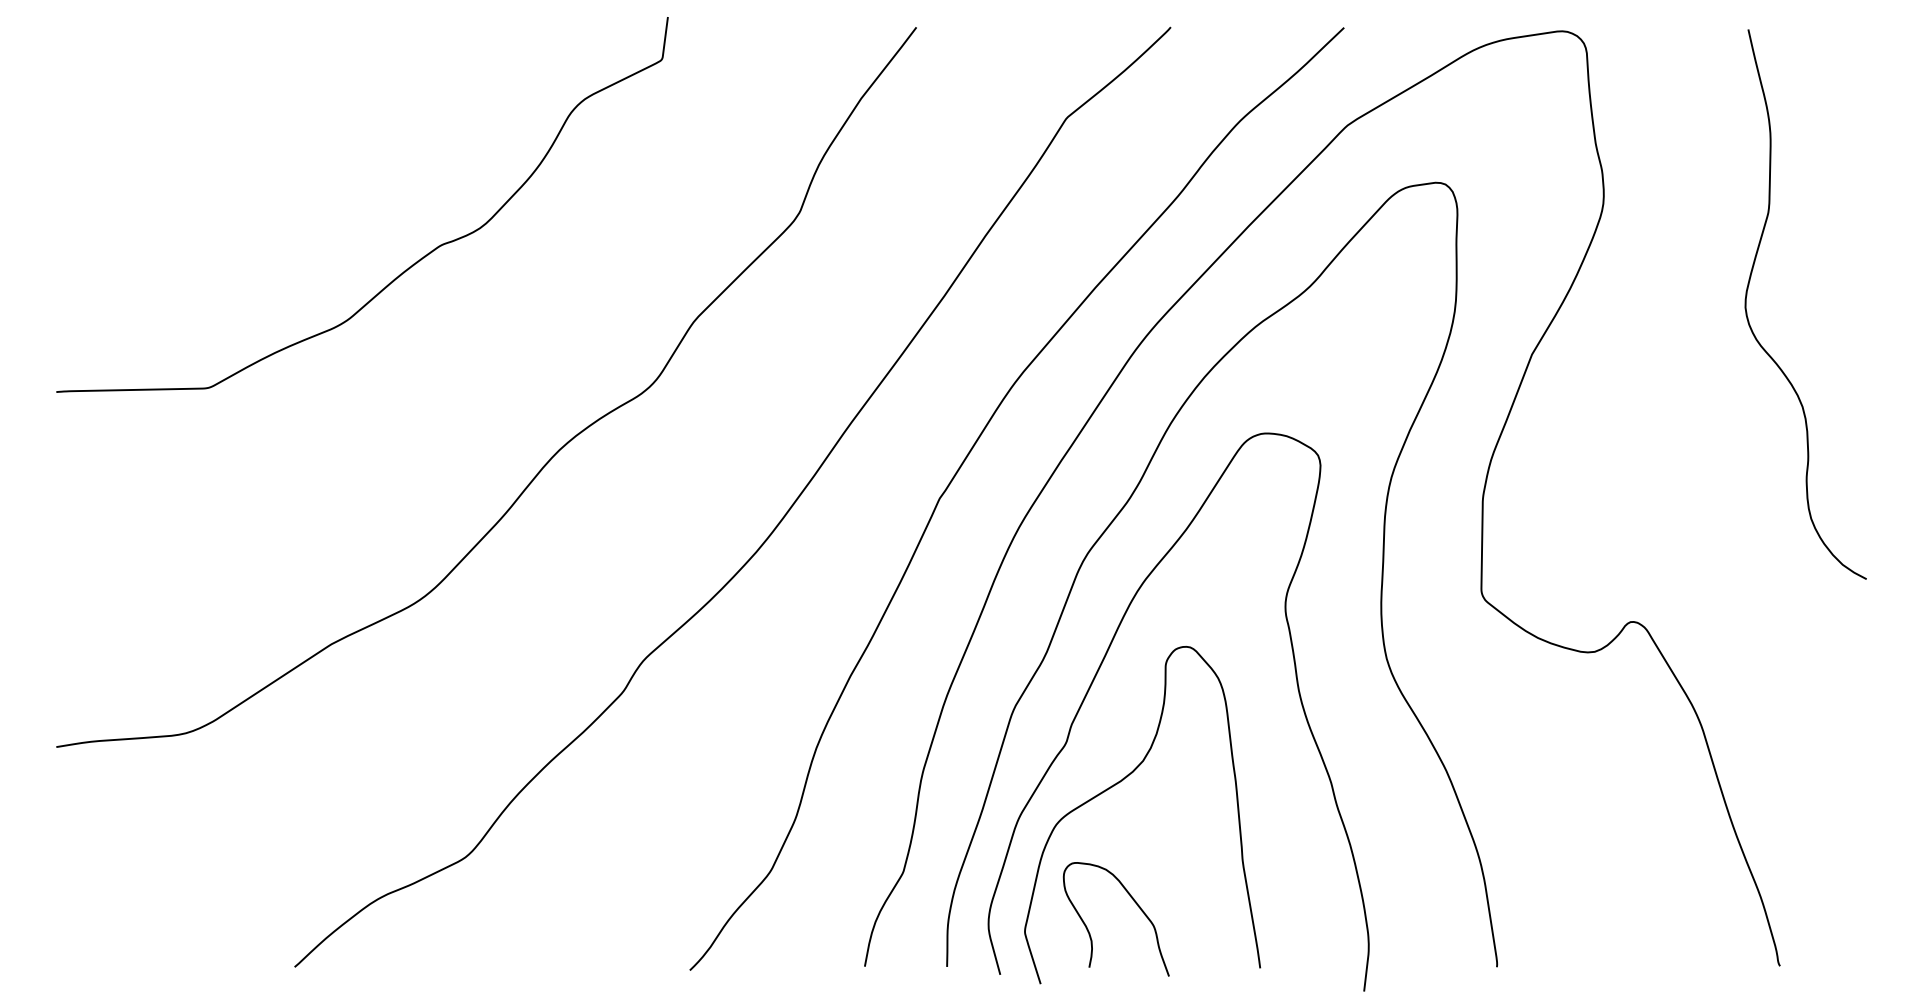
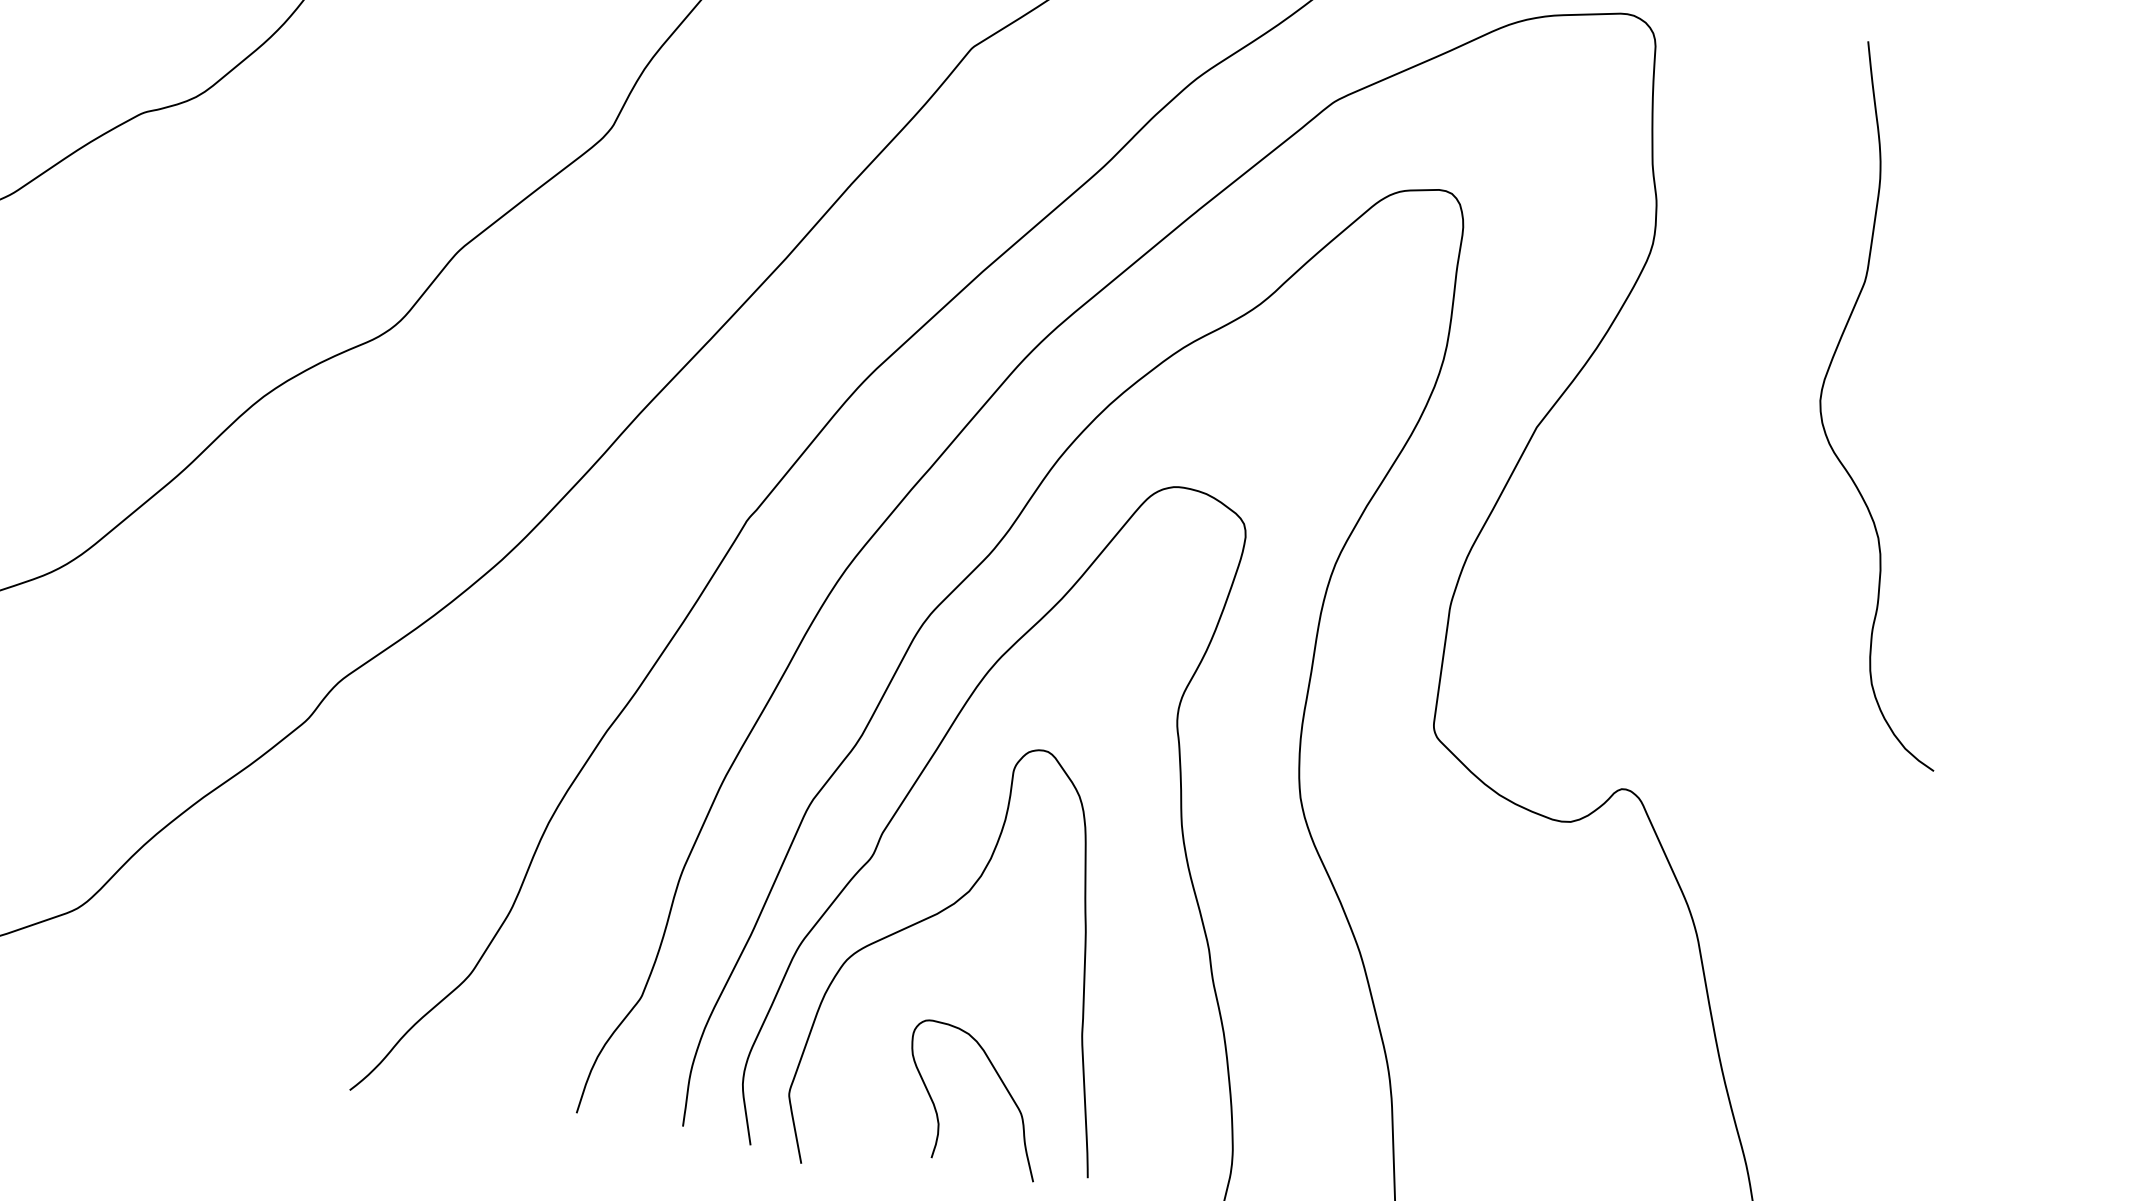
curve: (1133, 901) -> (999, 1079), moved

